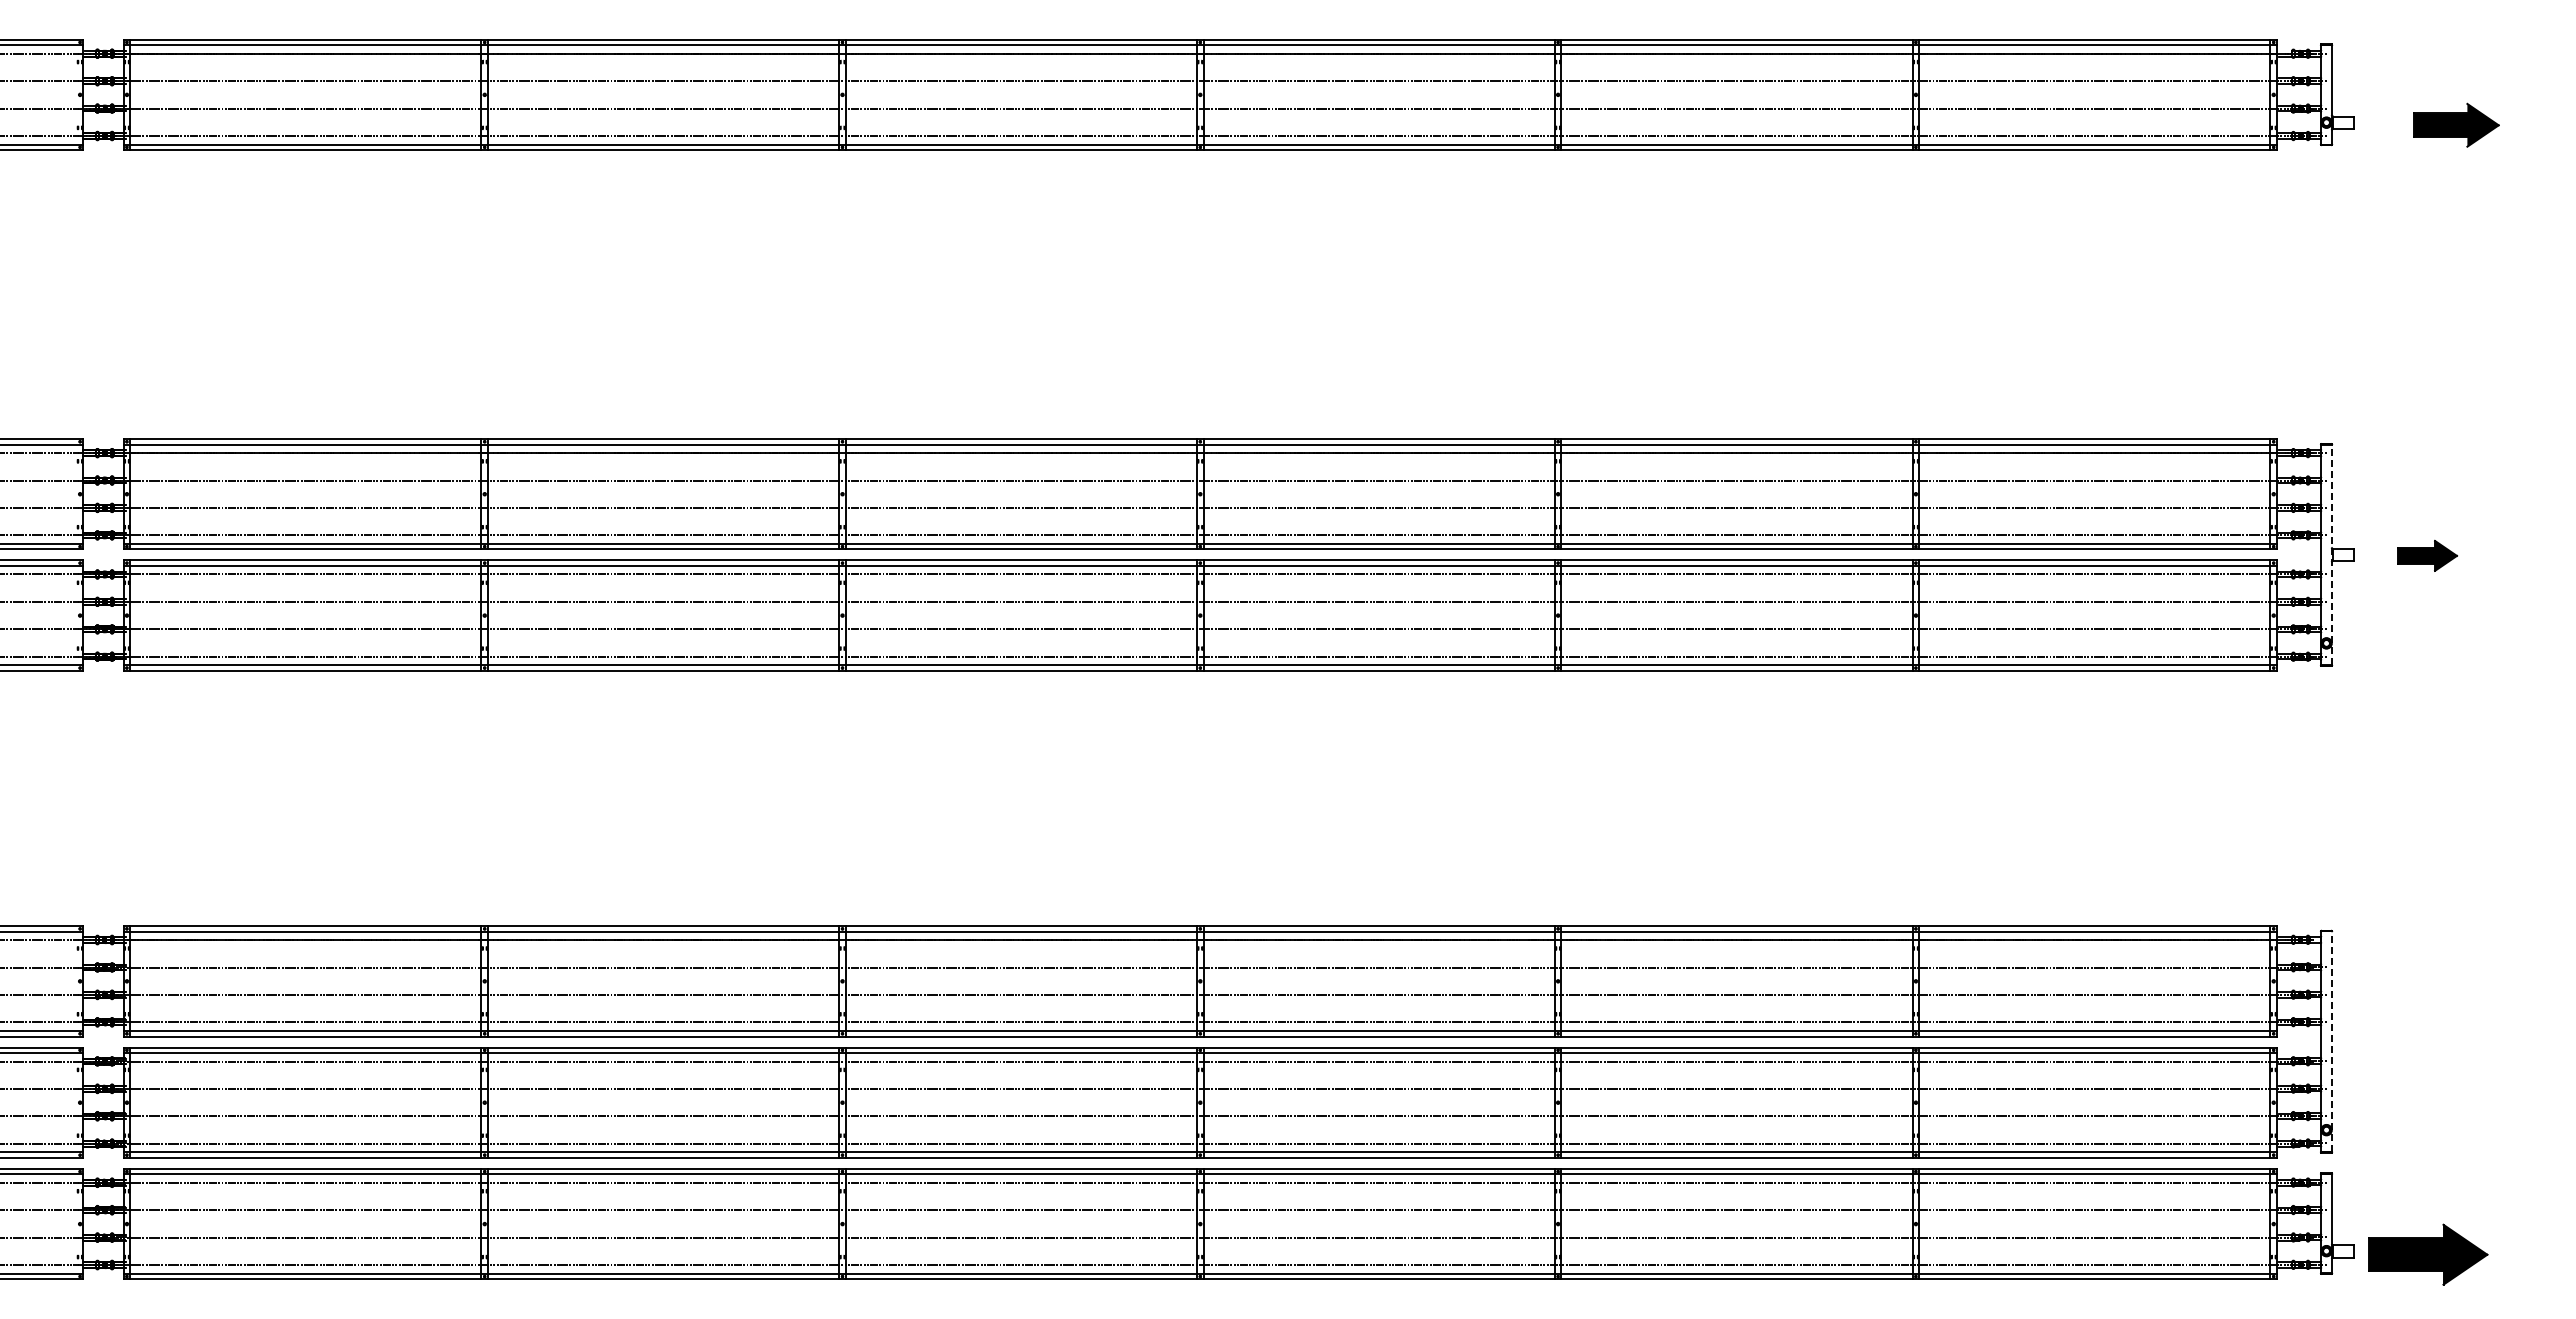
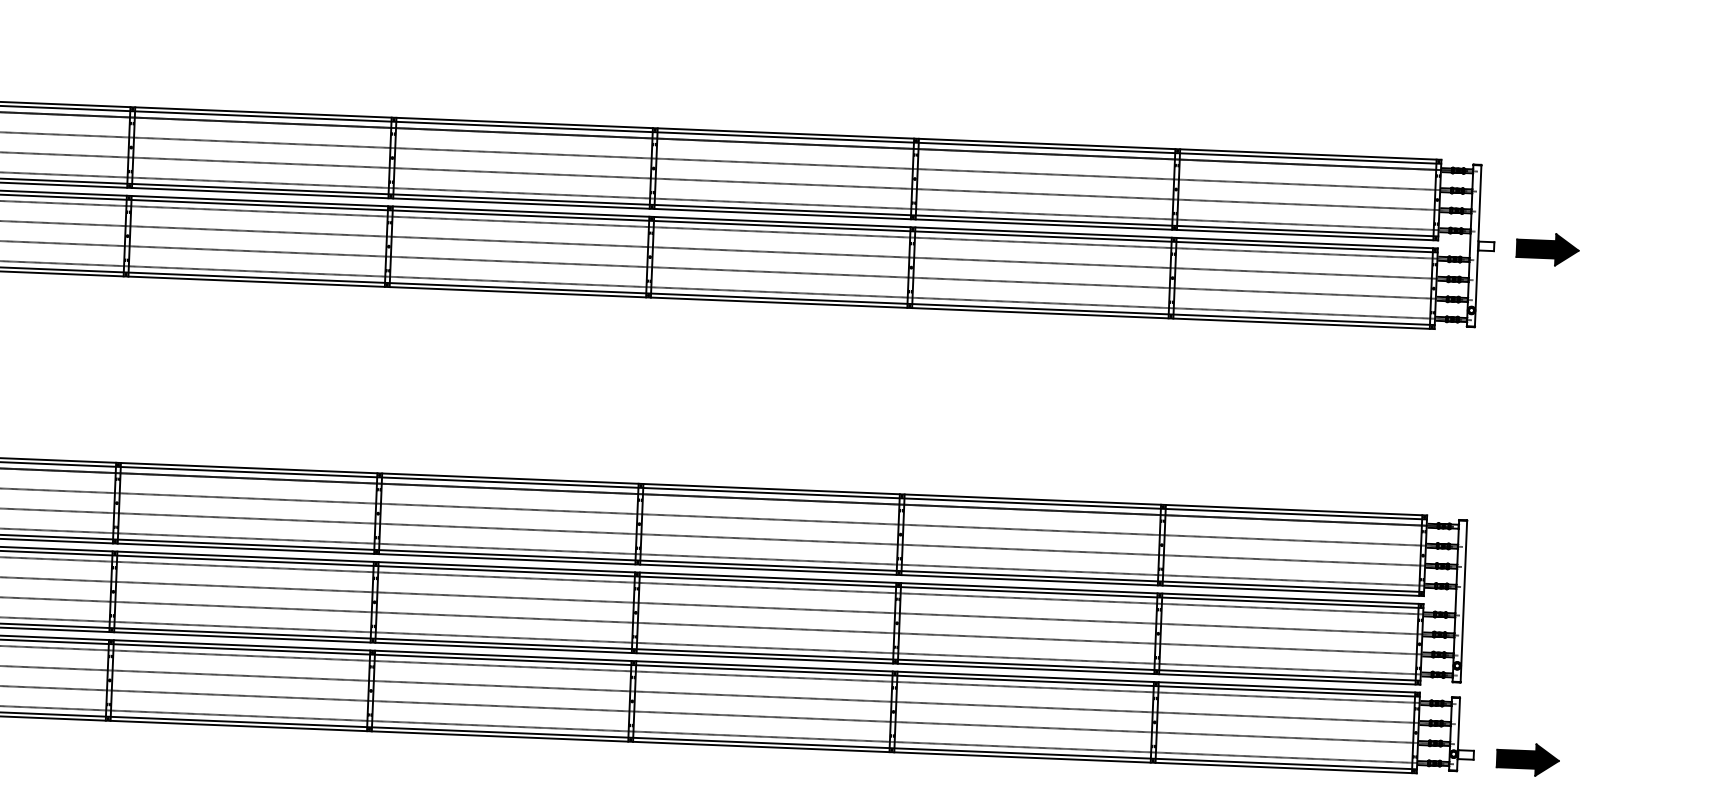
line: (2332, 554) -> (1478, 245), dashed -> solid
part: (2427, 555) -> (1547, 249), size x1.43
line: (2332, 1041) -> (1464, 601), dashed -> solid
part: (2428, 1254) -> (1528, 759), size x0.71

